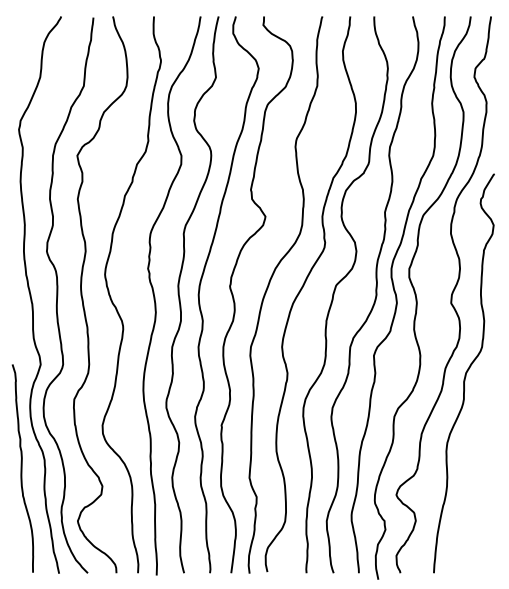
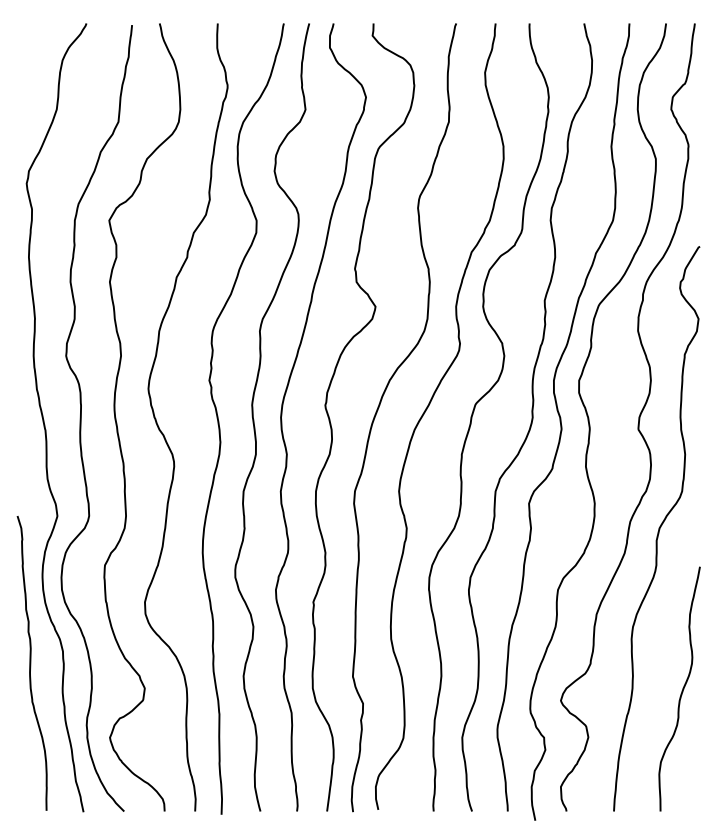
curve: (481, 487) -> (681, 690), added

